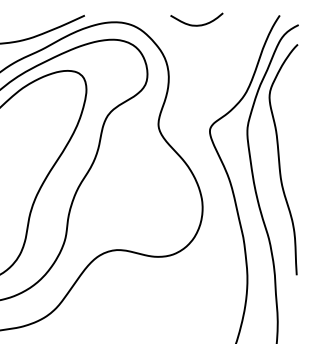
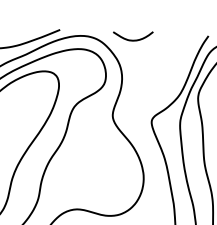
curve: (196, 24) -> (132, 39), moved

